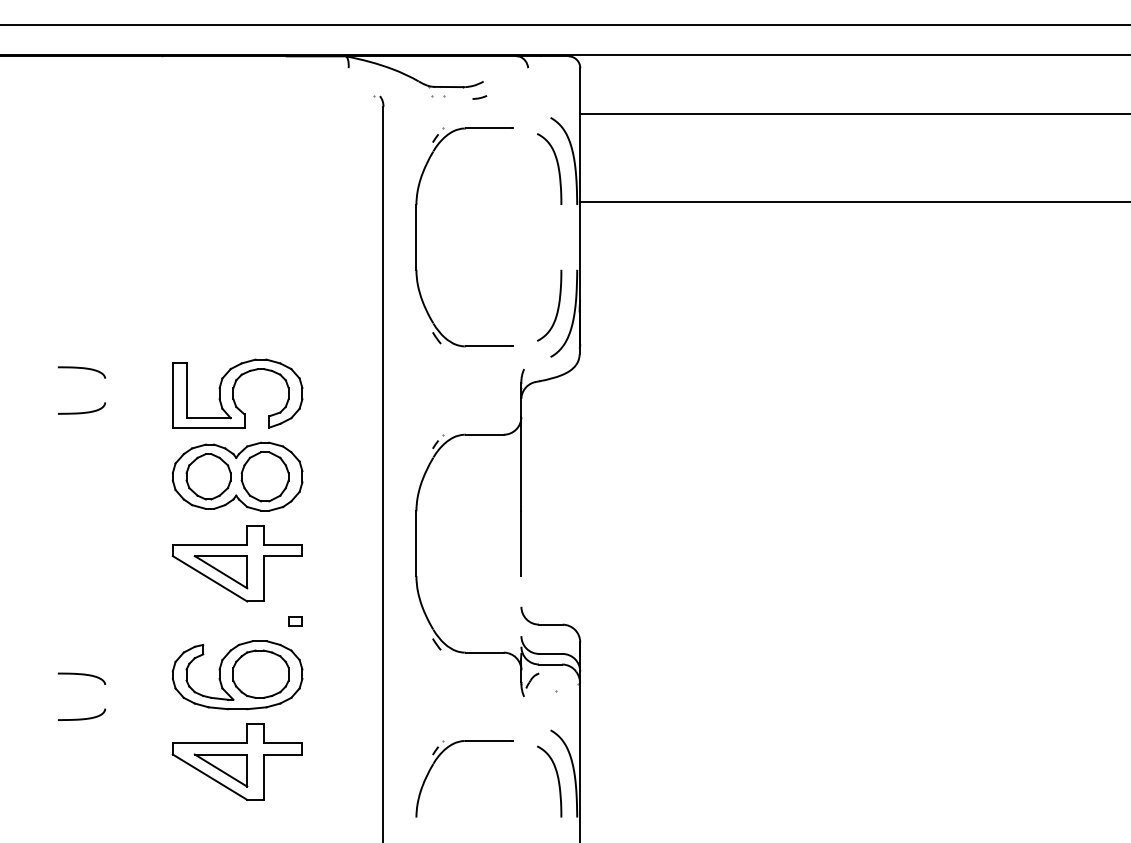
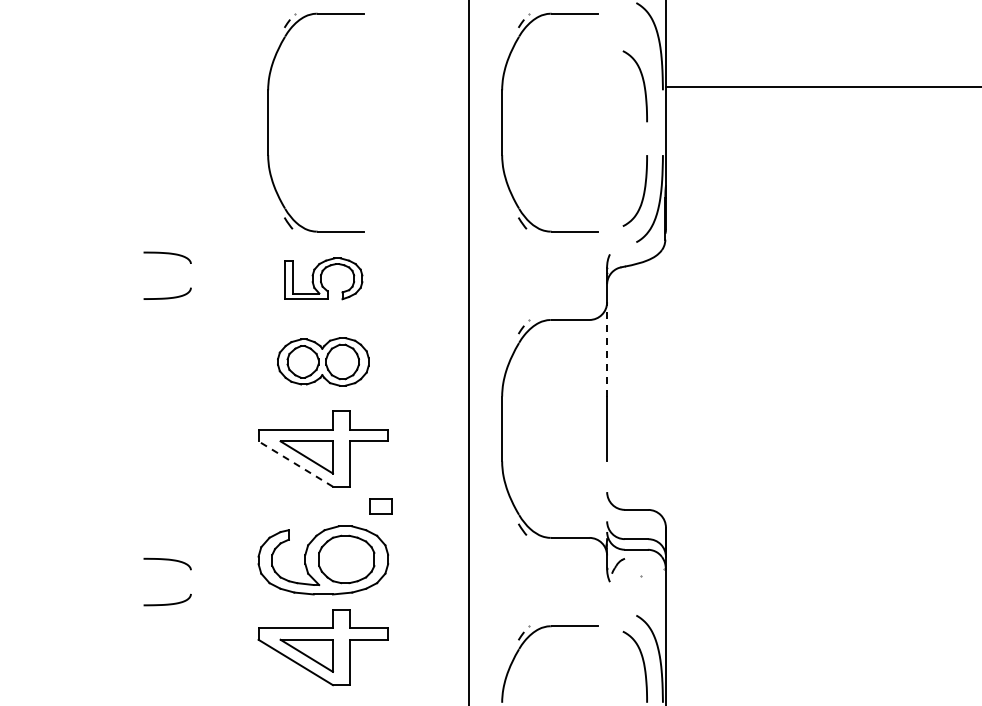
part: (557, 168) -> (643, 85), moved
part: (182, 237) -> (268, 122), added
part: (237, 393) -> (323, 278), size x0.6
line: (521, 463) -> (607, 348), solid -> dashed
part: (237, 476) -> (323, 361), size x0.7
line: (210, 578) -> (296, 463), solid -> dashed
part: (295, 621) -> (381, 506), size x1.6

